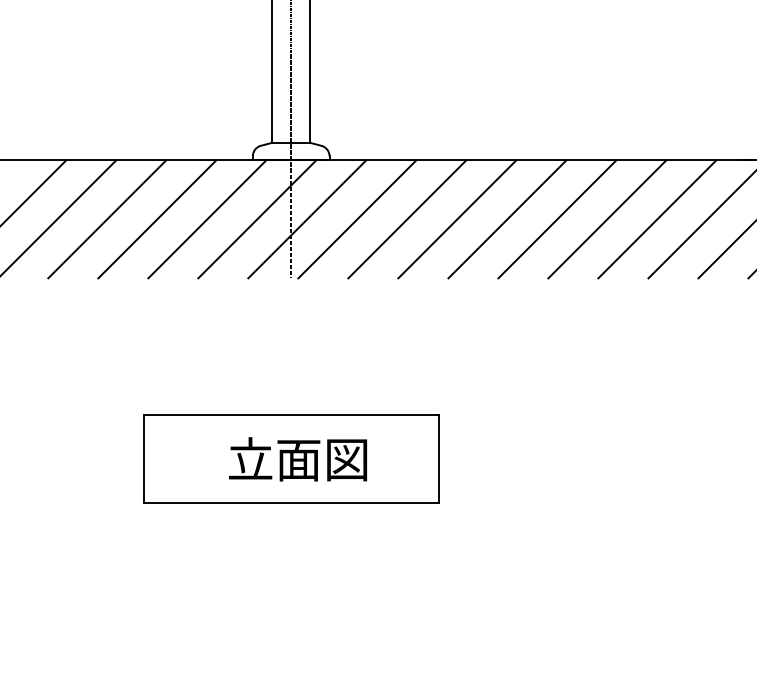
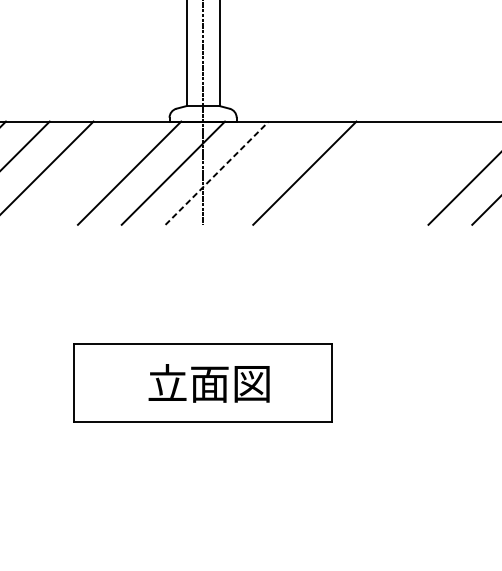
line: (157, 219) -> (85, 173), removed
line: (307, 219) -> (217, 173), solid -> dashed
line: (357, 219) -> (261, 173), removed
line: (457, 219) -> (348, 173), removed
line: (507, 219) -> (392, 173), removed
line: (557, 219) -> (436, 173), removed

